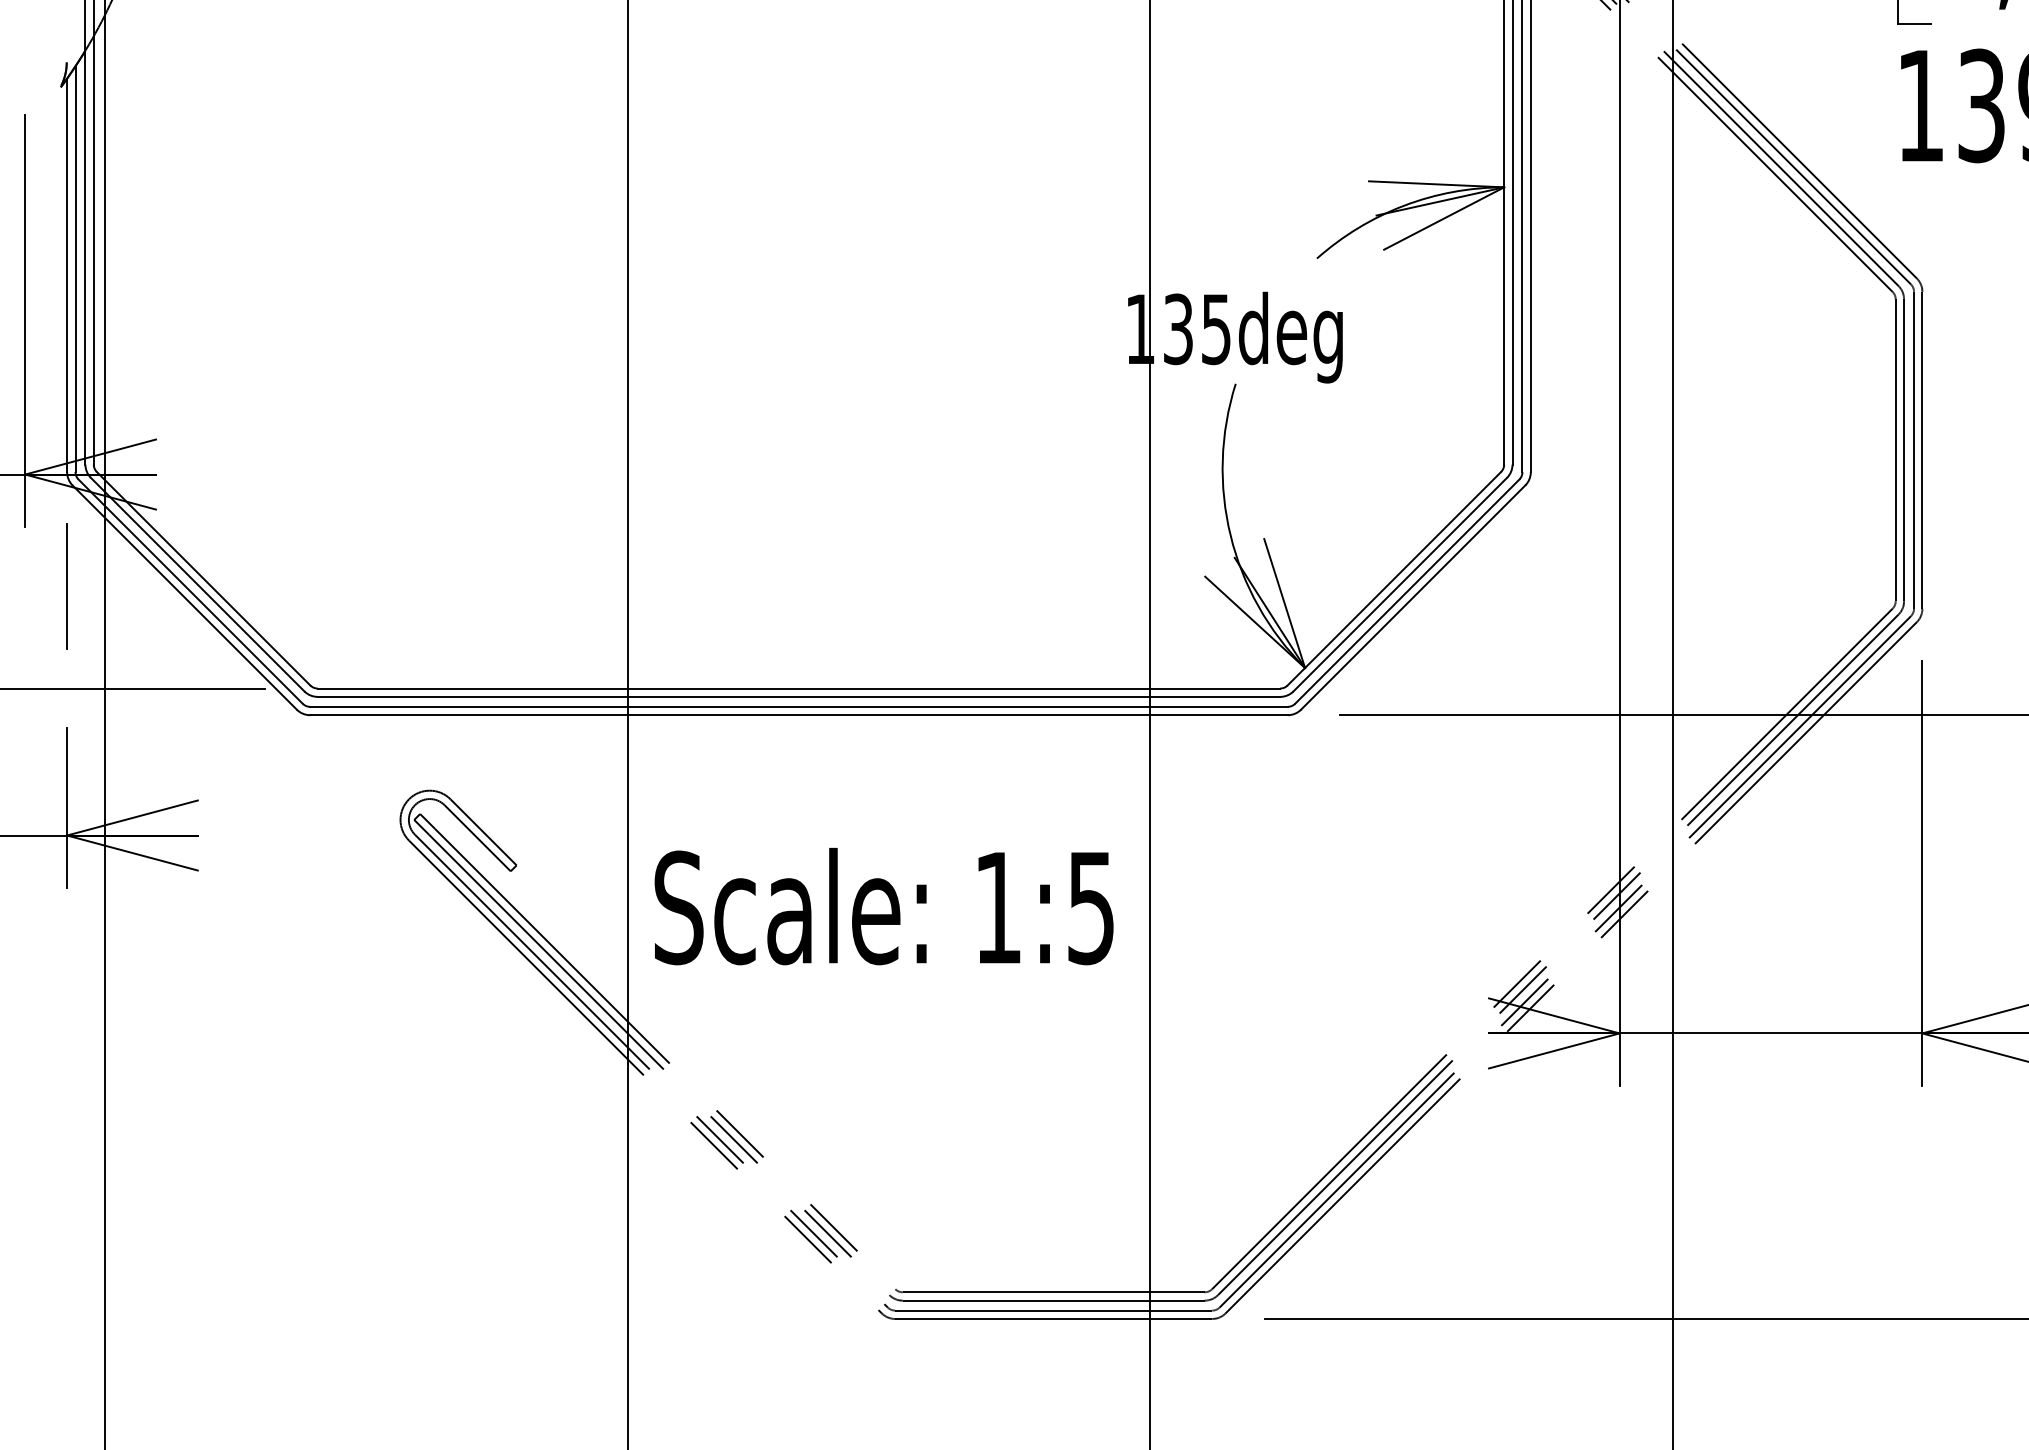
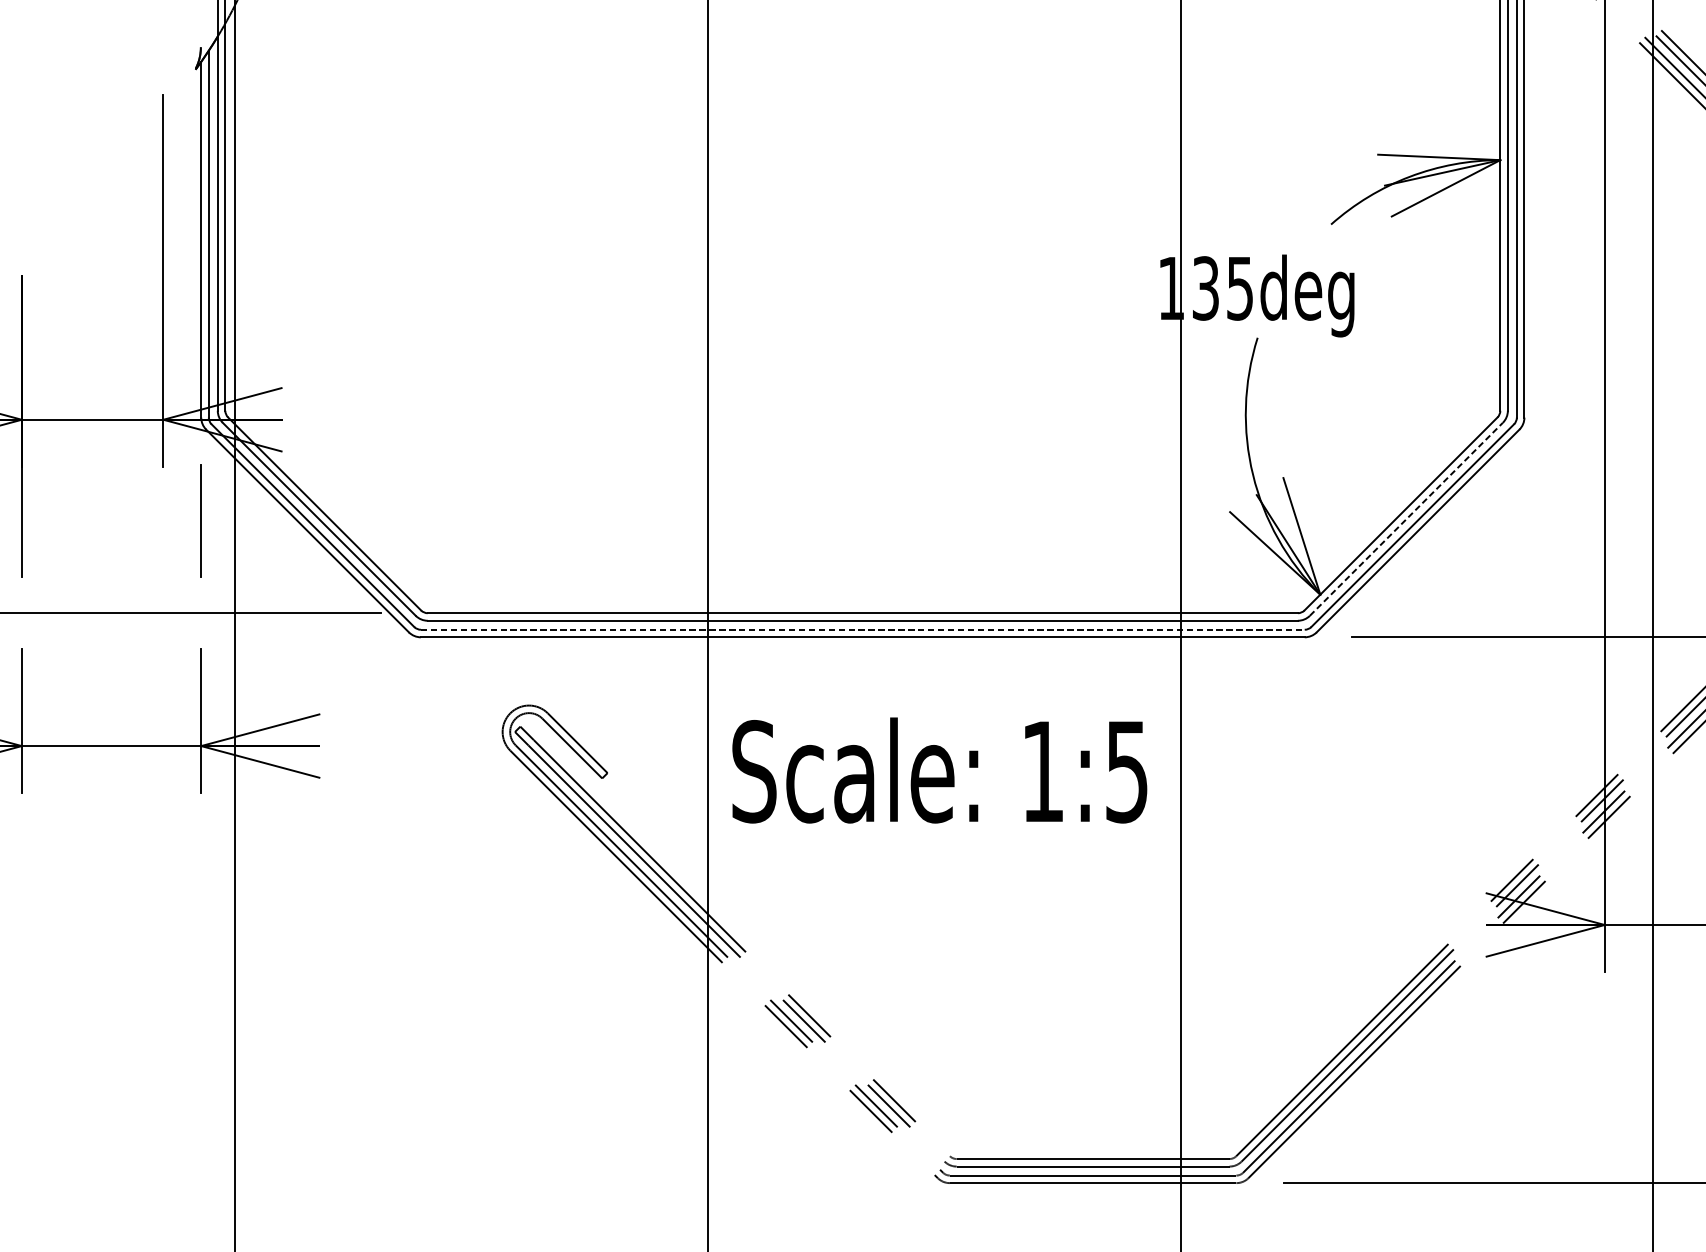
line: (1400, 584) -> (1406, 519), solid -> dashed
line: (798, 706) -> (862, 629), solid -> dashed
text: (883, 906) -> (939, 770), moved

